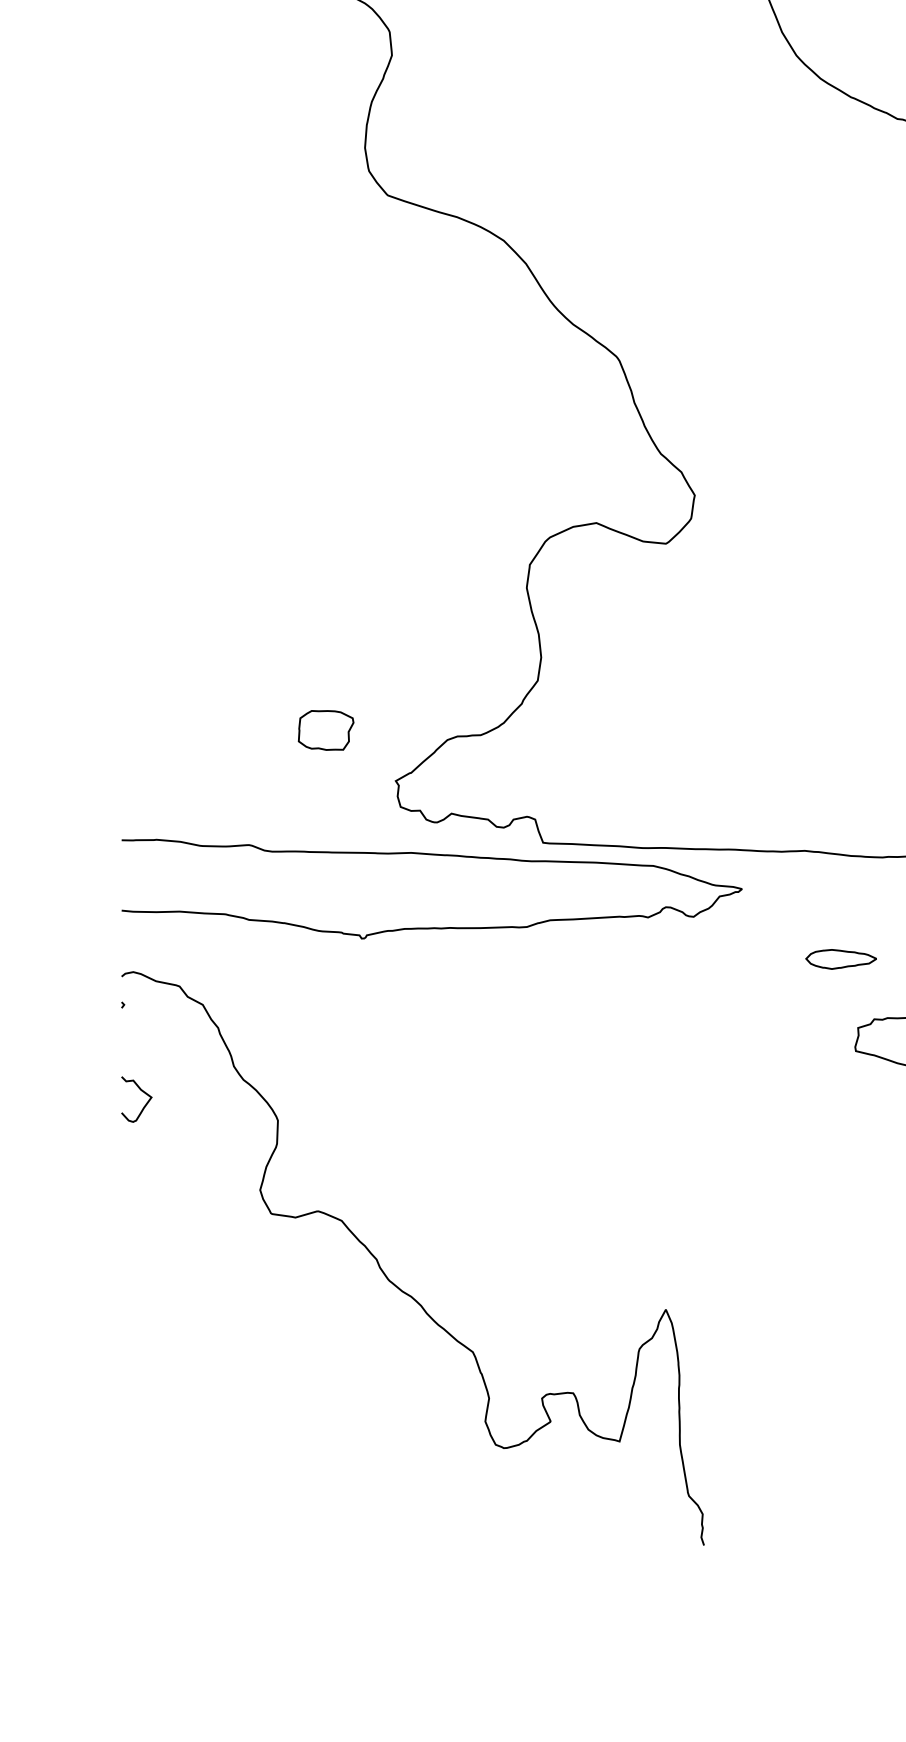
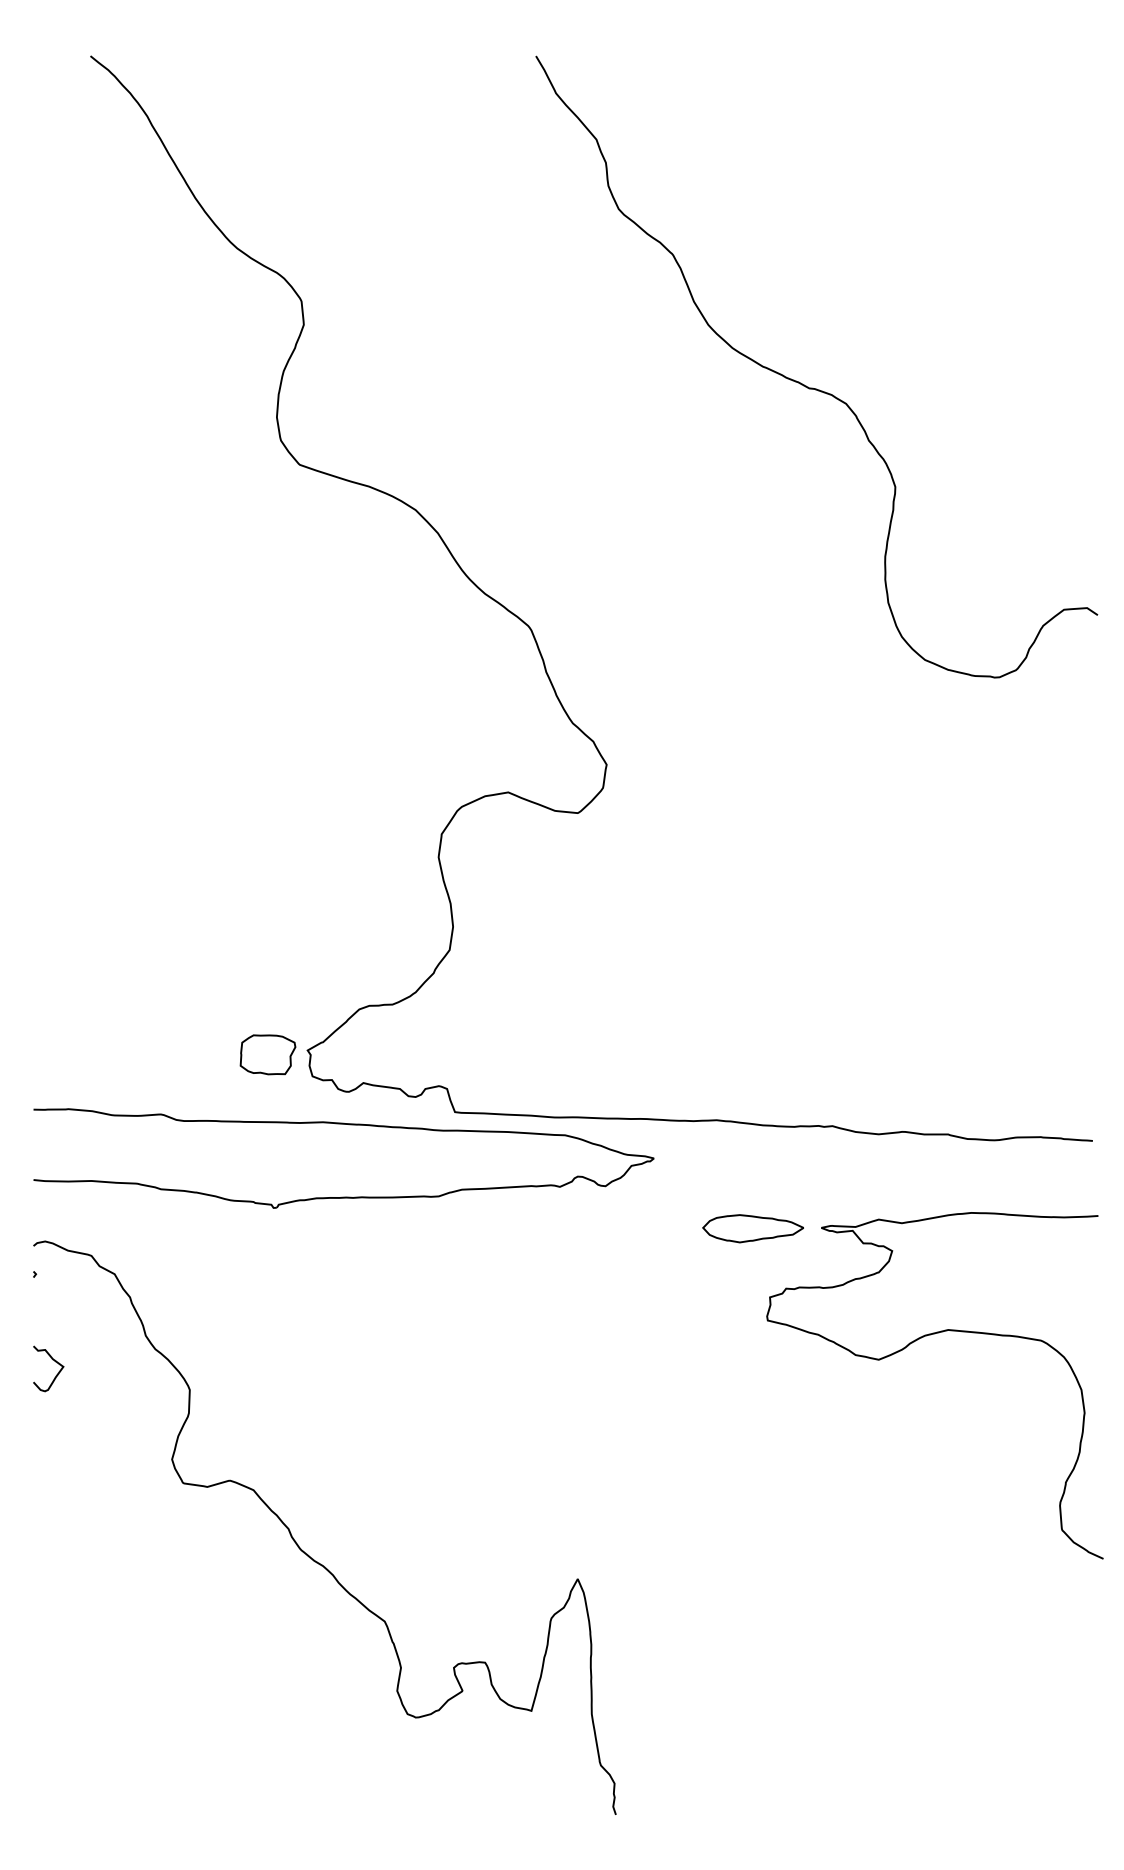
part: (325, 730) -> (267, 1054), moved
part: (840, 959) -> (752, 1228), size x1.43

